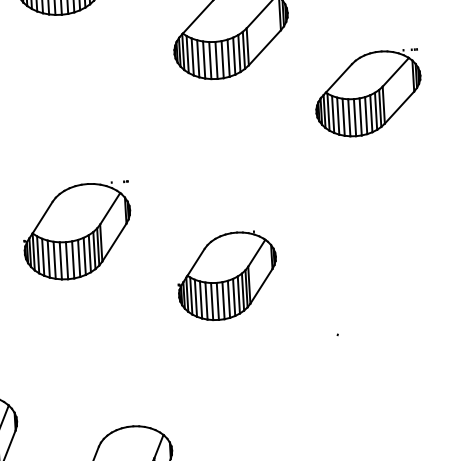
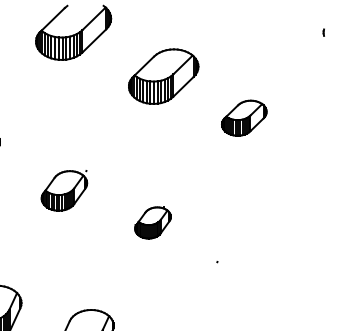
part: (368, 94) -> (244, 118), size x0.7
part: (77, 230) -> (64, 190), size x0.7
part: (226, 275) -> (152, 222), size x0.6

